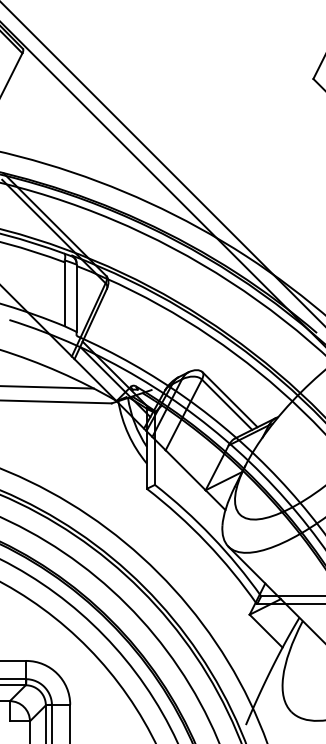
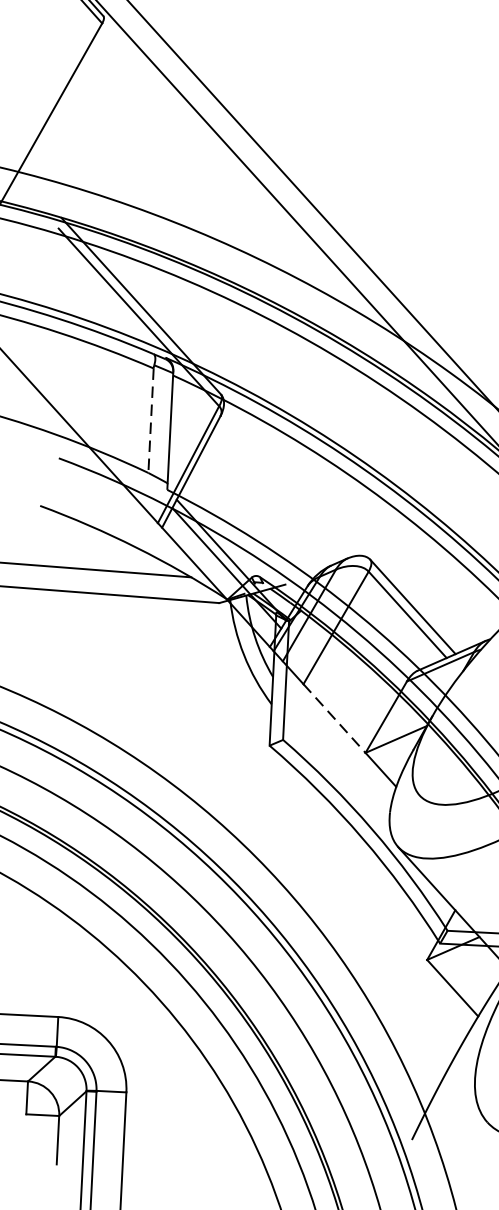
line: (64, 294) -> (151, 421), solid -> dashed
line: (186, 470) -> (335, 718), solid -> dashed

